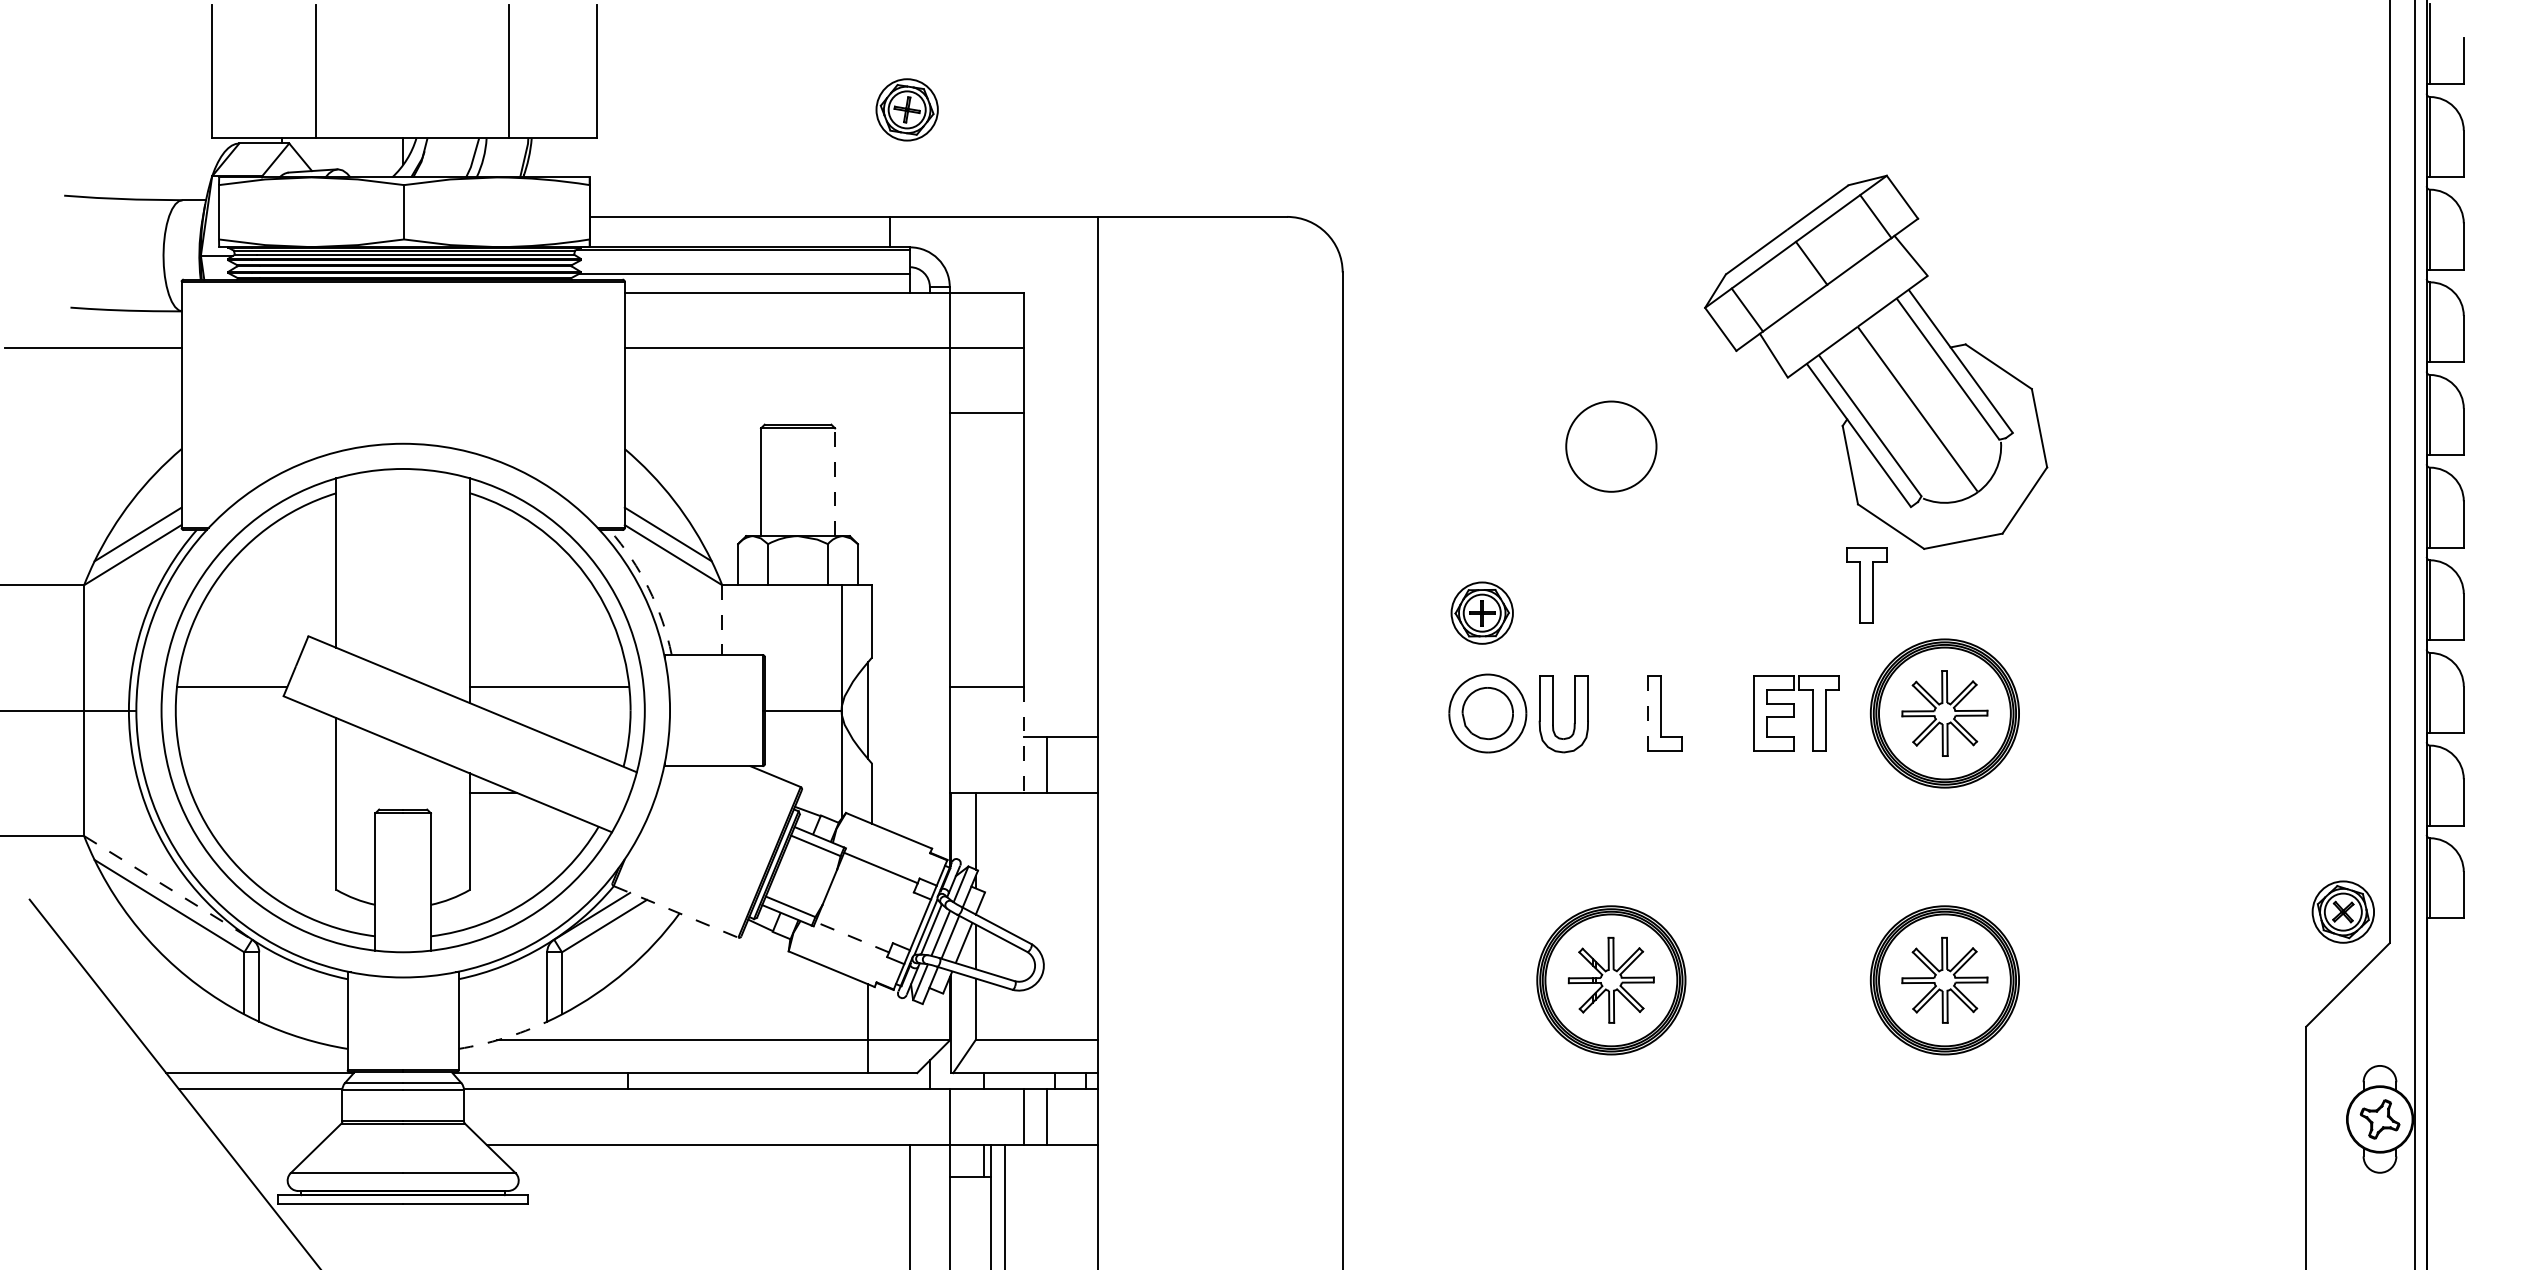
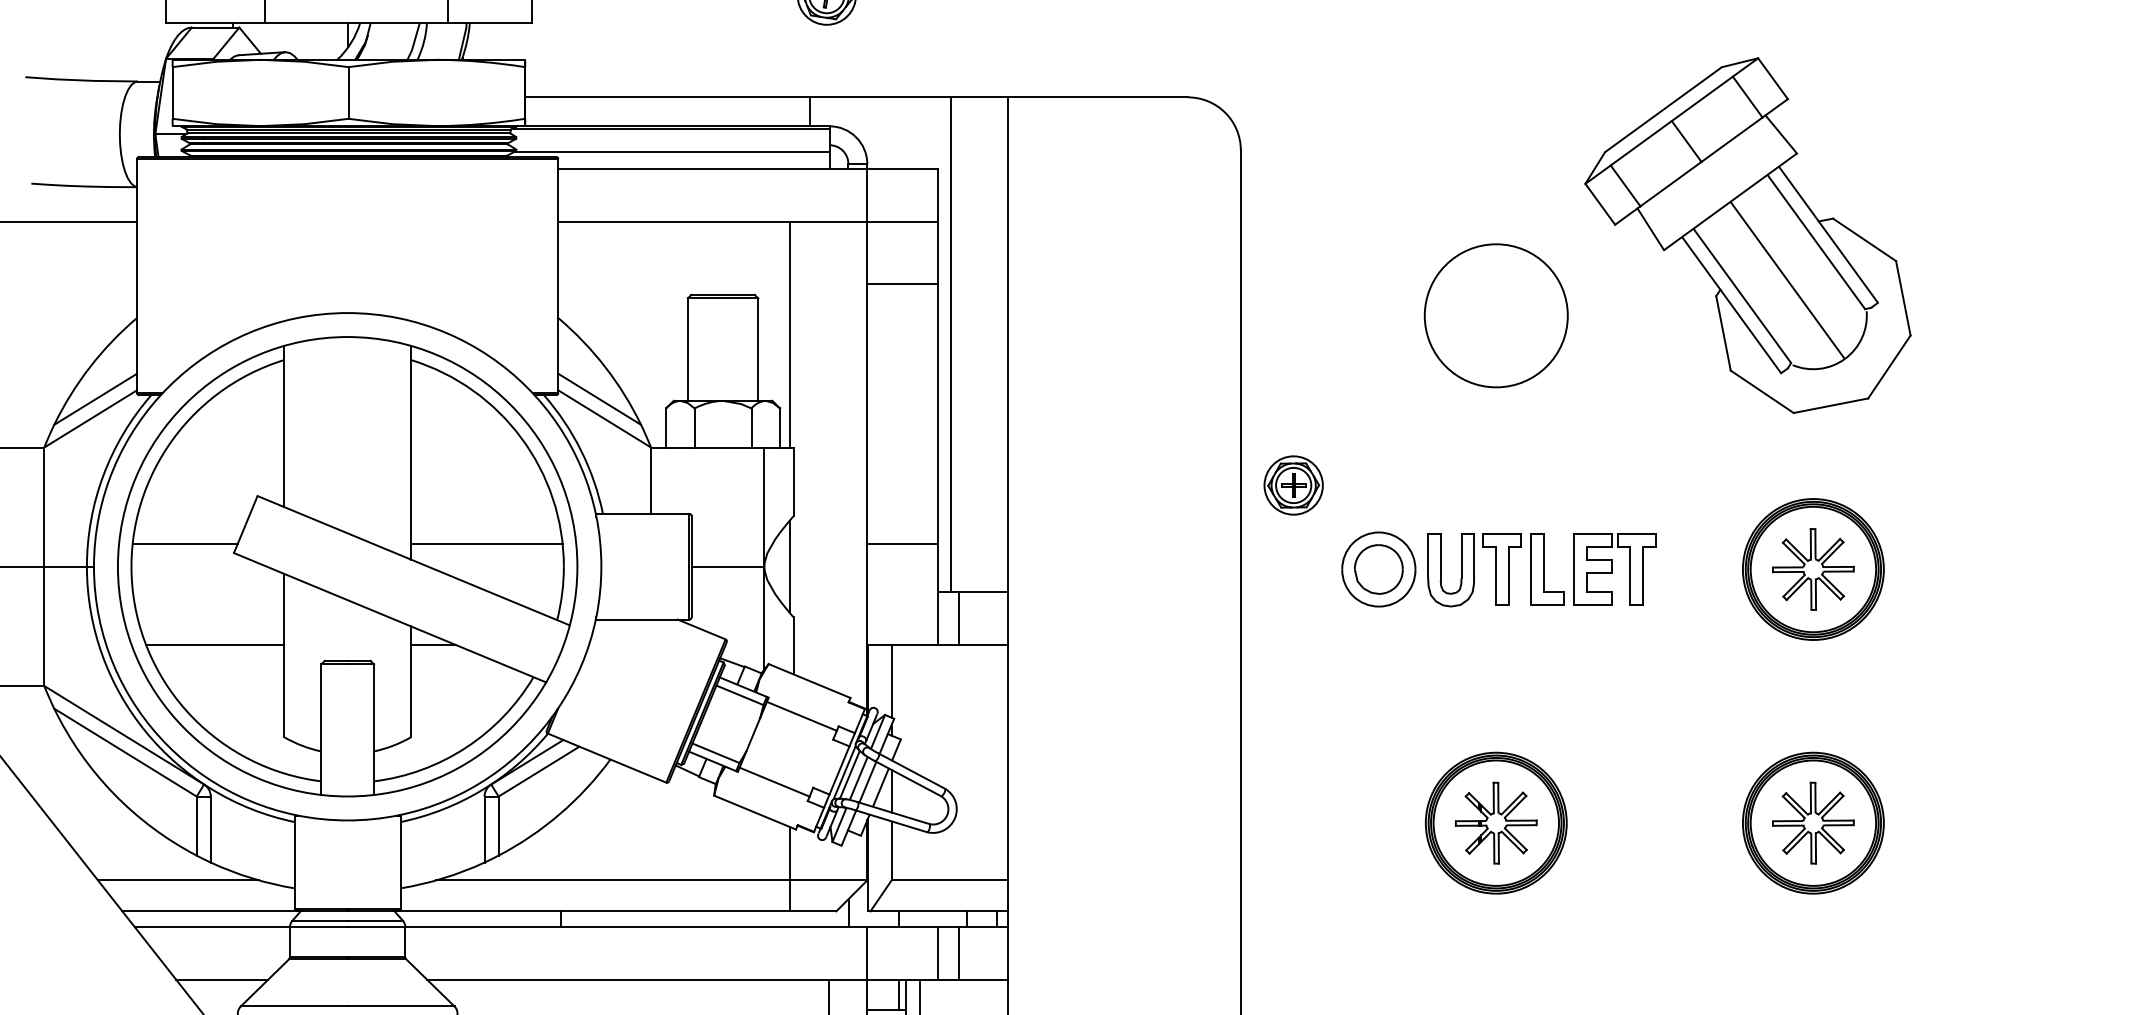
circle: (1611, 446) -> (1496, 315), size x1.67
line: (868, 466) -> (790, 334), added
line: (1038, 476) -> (951, 344), added
line: (835, 482) -> (758, 349), dashed -> solid
part: (1866, 585) -> (1502, 569), moved
arc: (648, 588) -> (580, 450), dashed -> solid
part: (1481, 612) -> (1292, 484), moved
line: (722, 620) -> (651, 481), dashed -> solid
line: (1647, 713) -> (1530, 569), dashed -> solid
part: (1796, 713) -> (1615, 569), moved
line: (1023, 740) -> (937, 595), dashed -> solid
line: (263, 792) -> (214, 644), added
line: (168, 887) -> (124, 734), dashed -> solid
line: (676, 912) -> (607, 758), dashed -> solid
line: (852, 937) -> (774, 782), dashed -> solid
arc: (503, 1038) -> (443, 878), dashed -> solid
line: (224, 1040) -> (177, 880), added
line: (270, 1145) -> (221, 980), added

